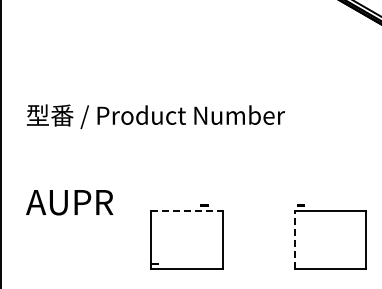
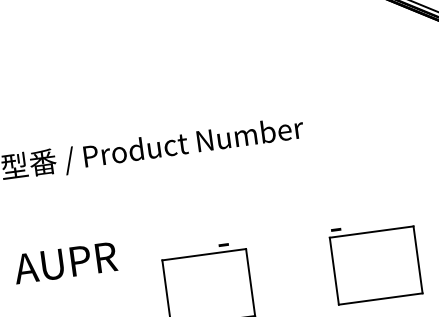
line: (187, 211) -> (204, 254), dashed -> solid
line: (294, 240) -> (334, 271), dashed -> solid

